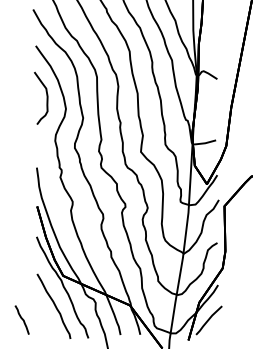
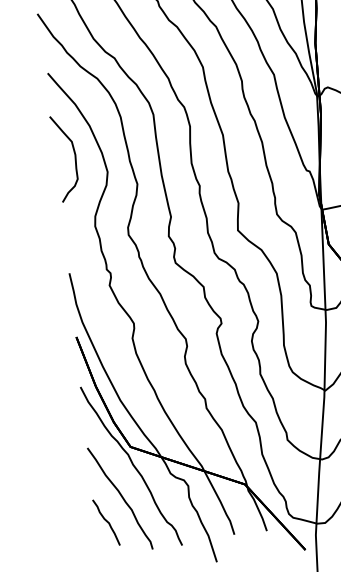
part: (21, 319) -> (105, 521), moved

